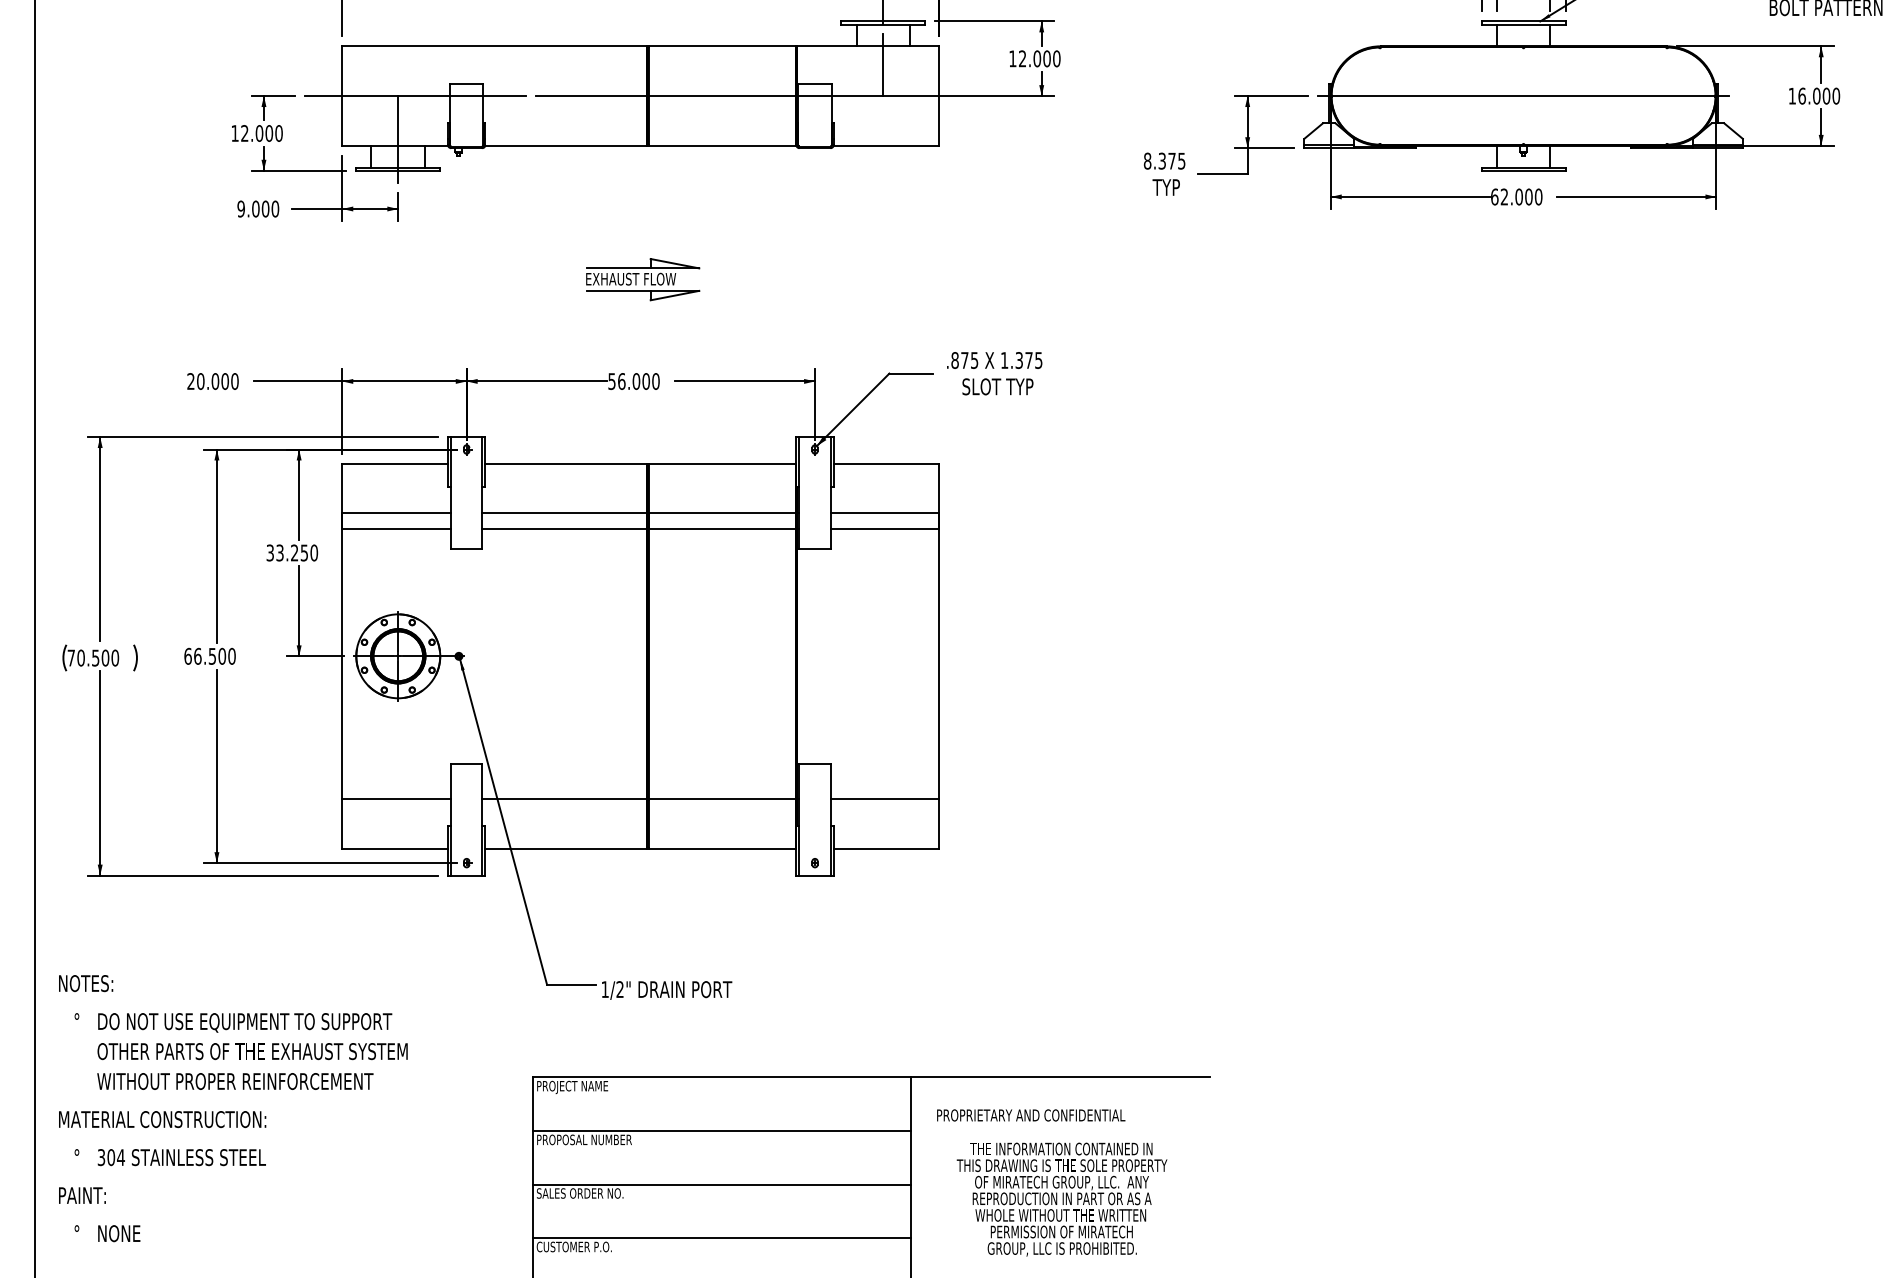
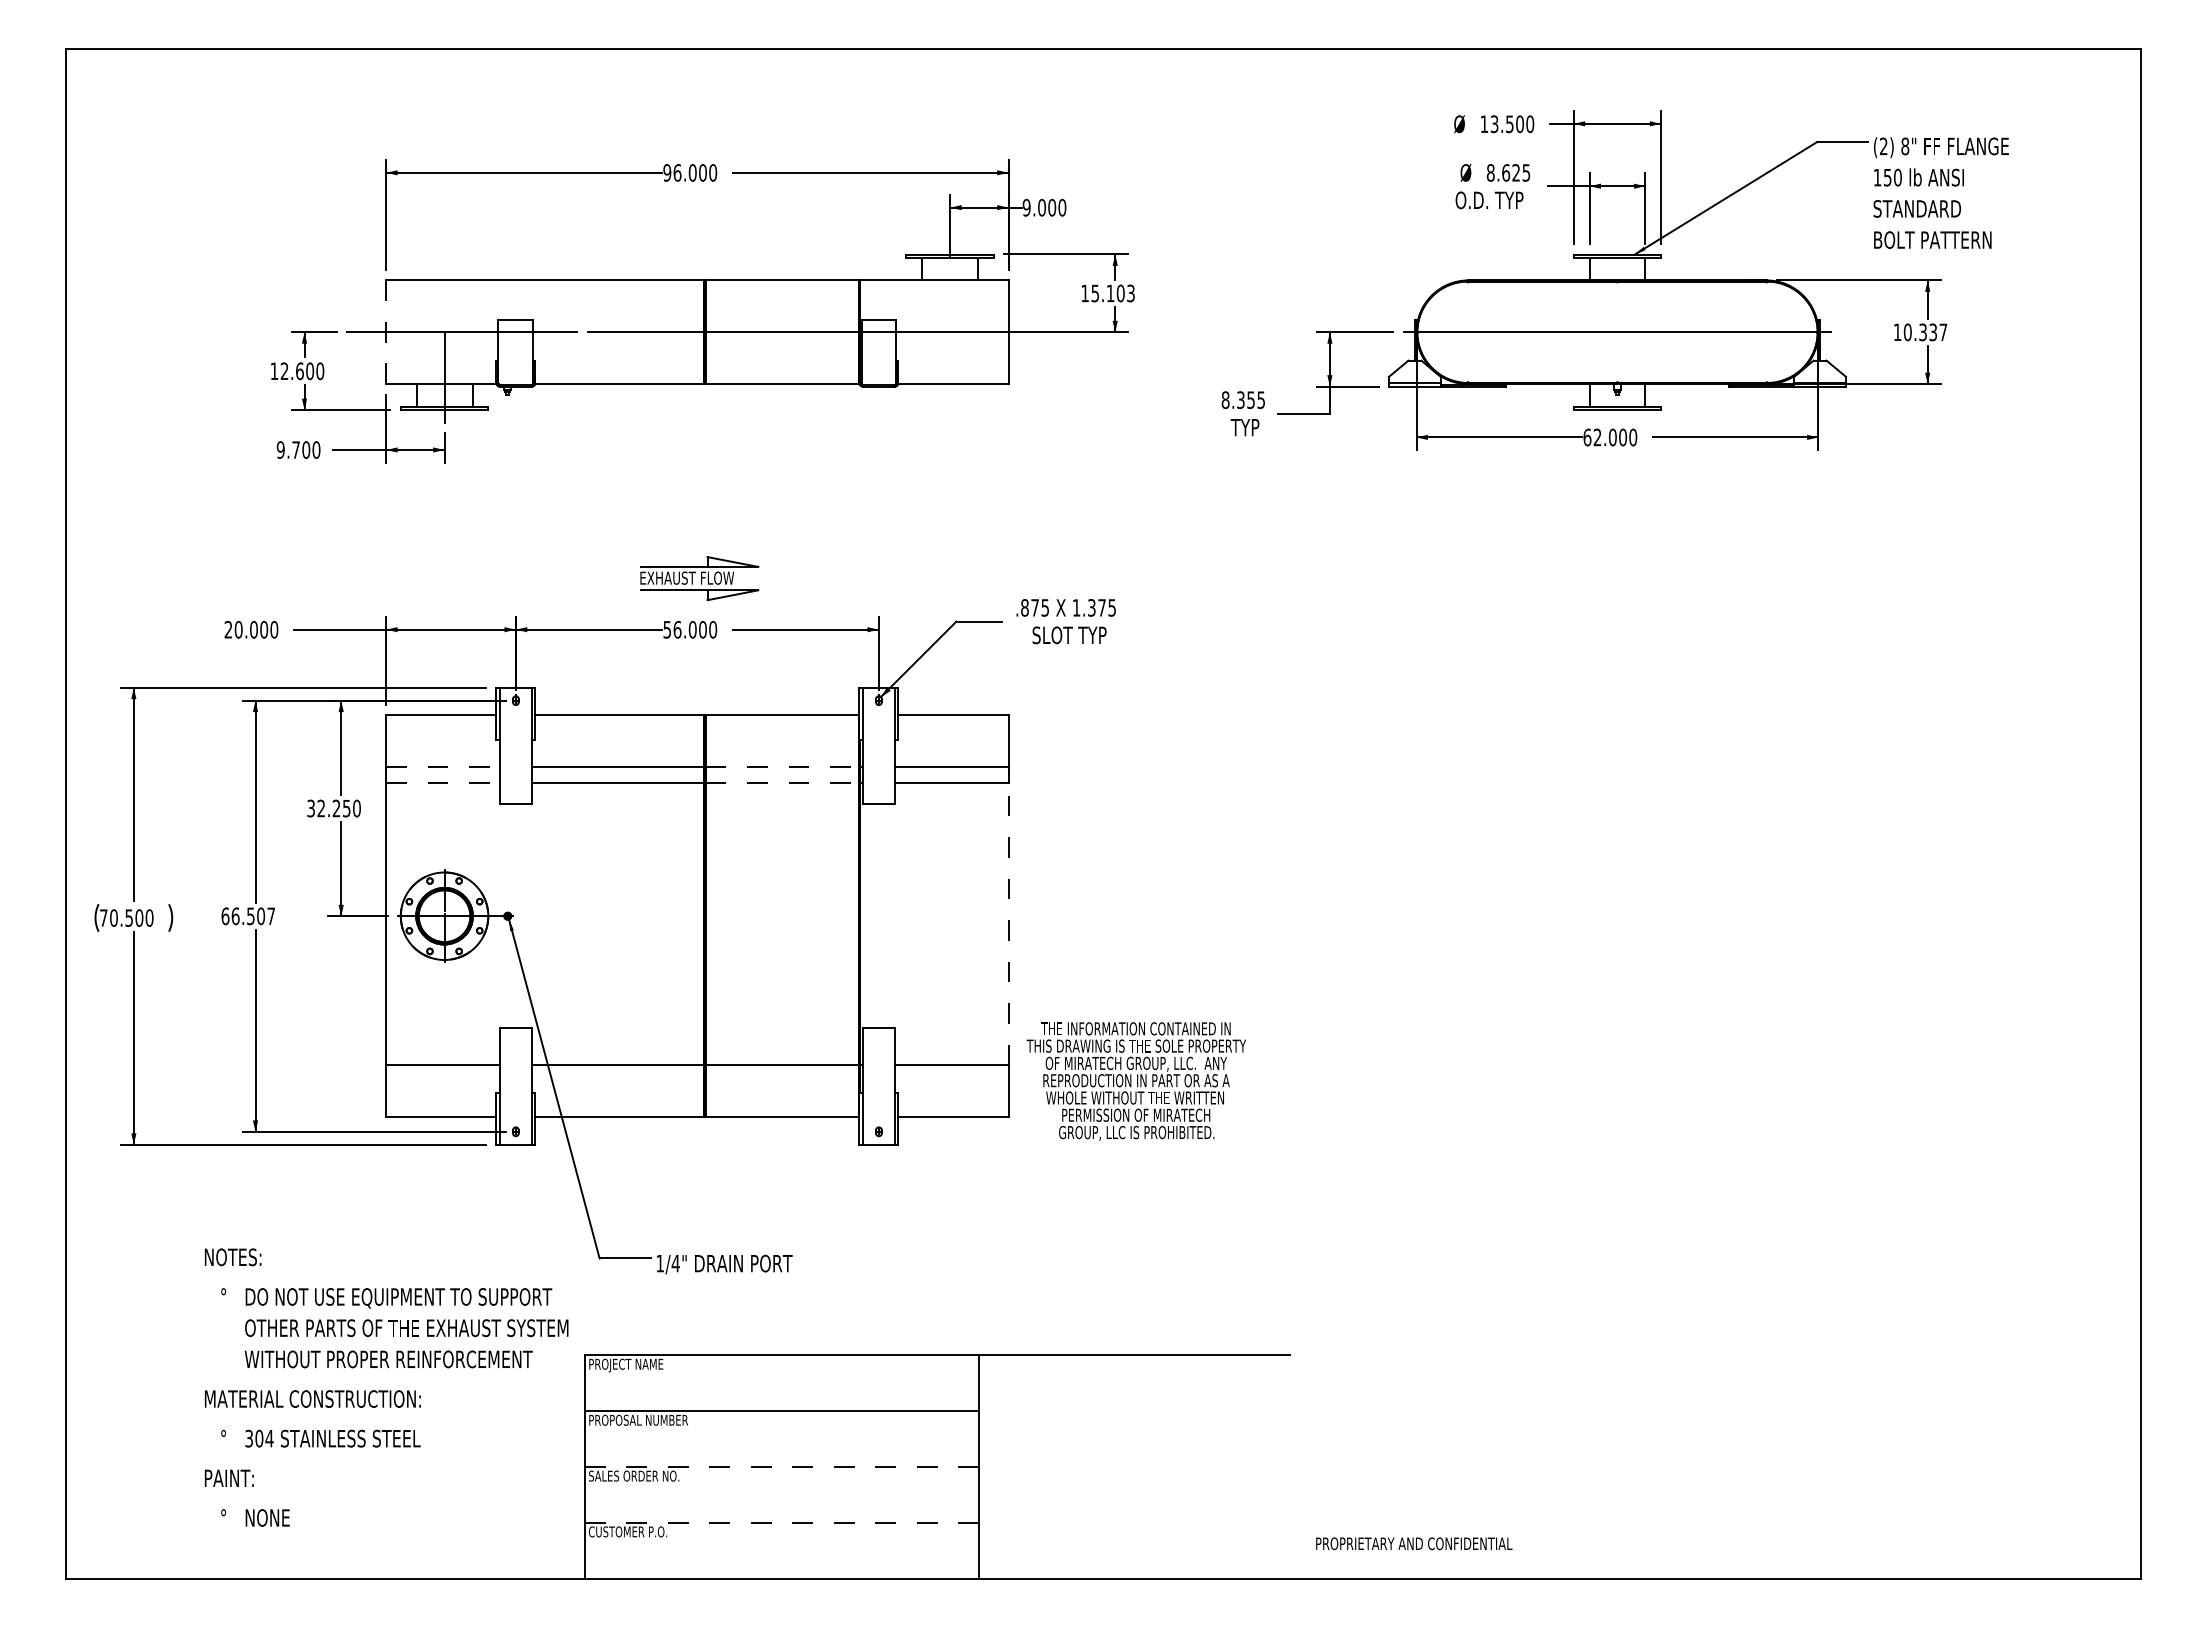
text: (1039, 58) -> (1112, 293), 12.000 -> 15.103
line: (883, 64) -> (950, 299), removed
line: (342, 96) -> (386, 332), solid -> dashed
text: (1819, 96) -> (1925, 332), 16.000 -> 10.337
text: (259, 132) -> (299, 370), 12.000 -> 12.600
text: (1171, 161) -> (1250, 400), 8.375 -> 8.355
text: (256, 208) -> (296, 449), 9.000 -> 9.700
part: (642, 279) -> (699, 578), moved
line: (396, 513) -> (442, 767), solid -> dashed
line: (722, 513) -> (782, 767), solid -> dashed
line: (396, 528) -> (442, 783), solid -> dashed
line: (722, 528) -> (782, 783), solid -> dashed
text: (280, 552) -> (321, 808), 33.250 -> 32.250
line: (939, 655) -> (1008, 915), solid -> dashed
text: (232, 656) -> (271, 916), 66.500 -> 66.507
text: (619, 989) -> (675, 1263), 1/2" -> 1/4"
text: (233, 1108) -> (386, 1387), moved
text: (1031, 1115) -> (1414, 1543), moved
line: (721, 1184) -> (781, 1466), solid -> dashed
text: (1061, 1199) -> (1135, 1081), moved
line: (722, 1237) -> (782, 1522), solid -> dashed

